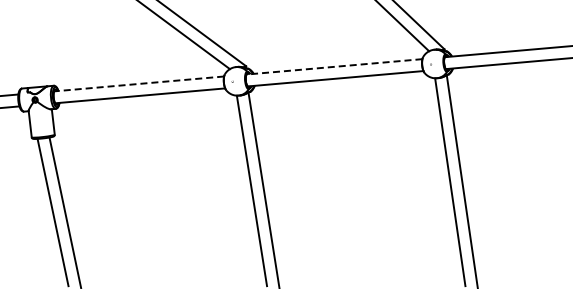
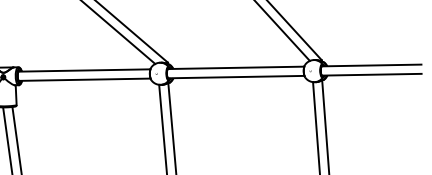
line: (333, 66) -> (235, 67), dashed -> solid
line: (138, 83) -> (83, 70), dashed -> solid

